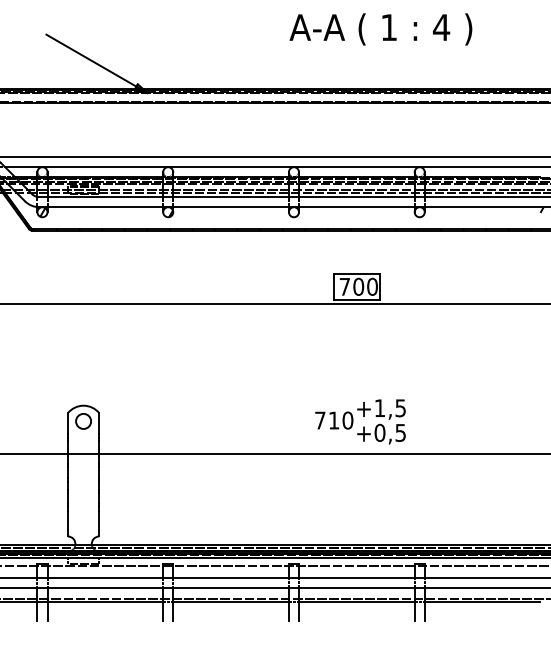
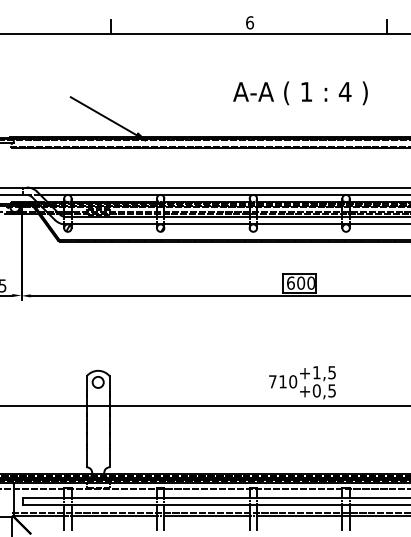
text: (380, 29) -> (300, 93), moved
text: (344, 285) -> (290, 282), 700 -> 600

